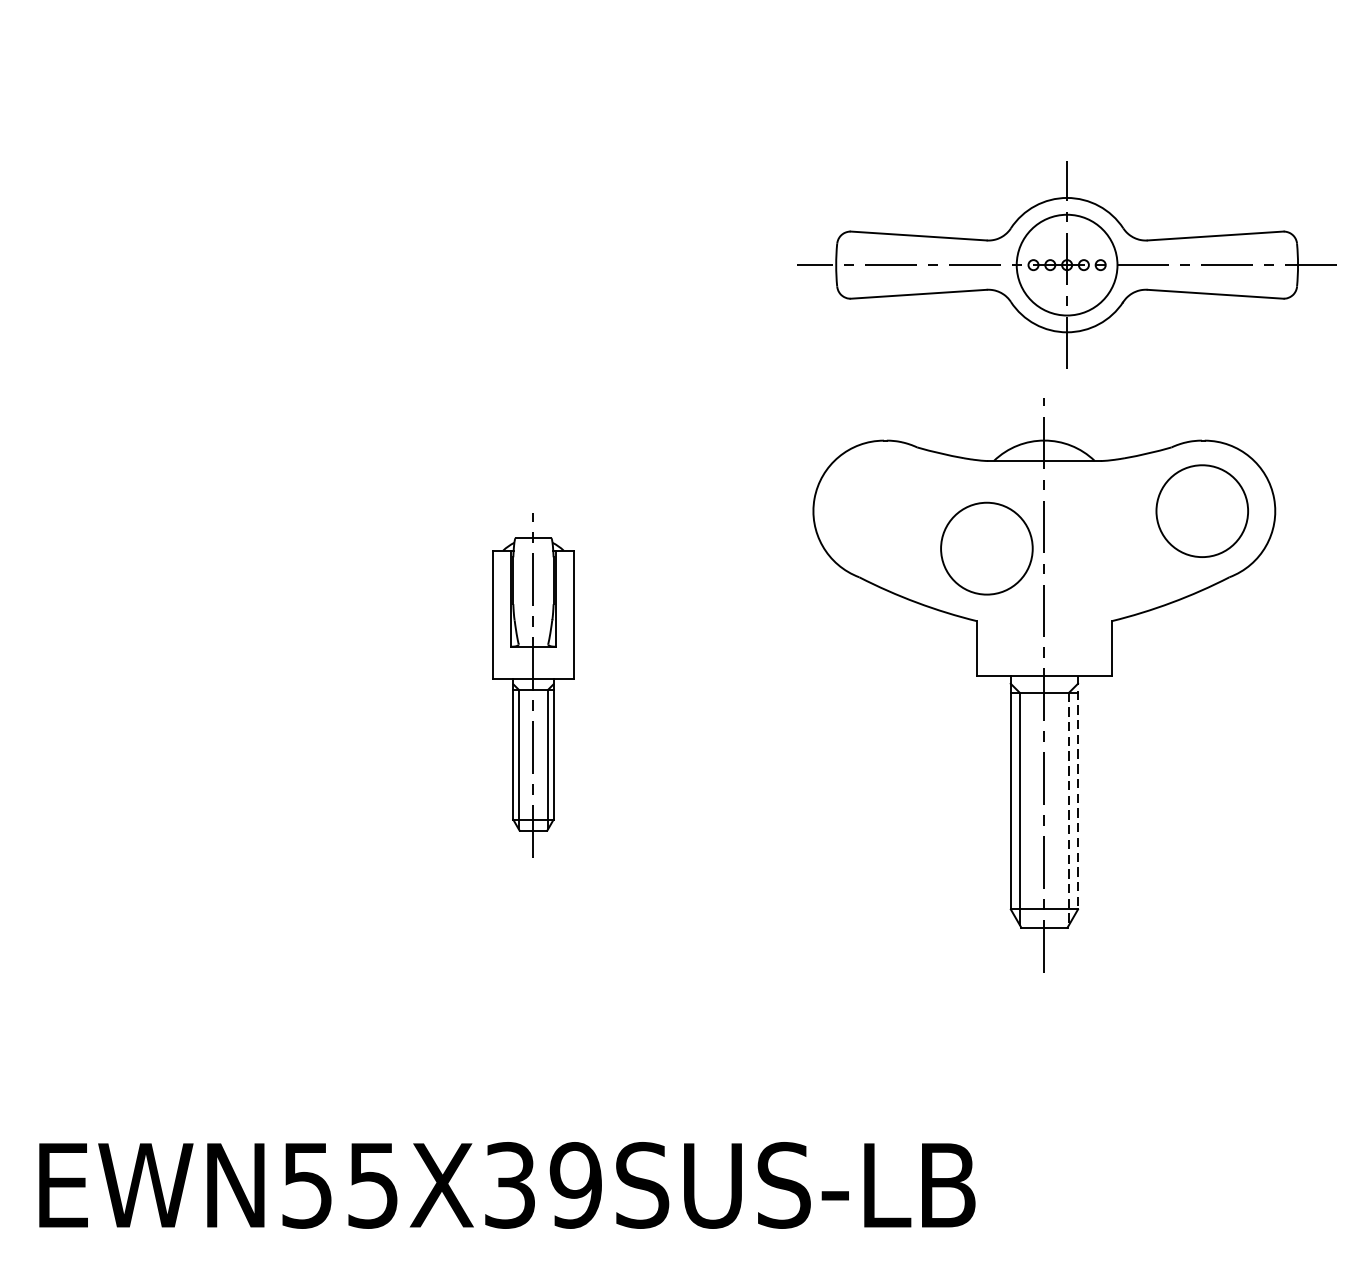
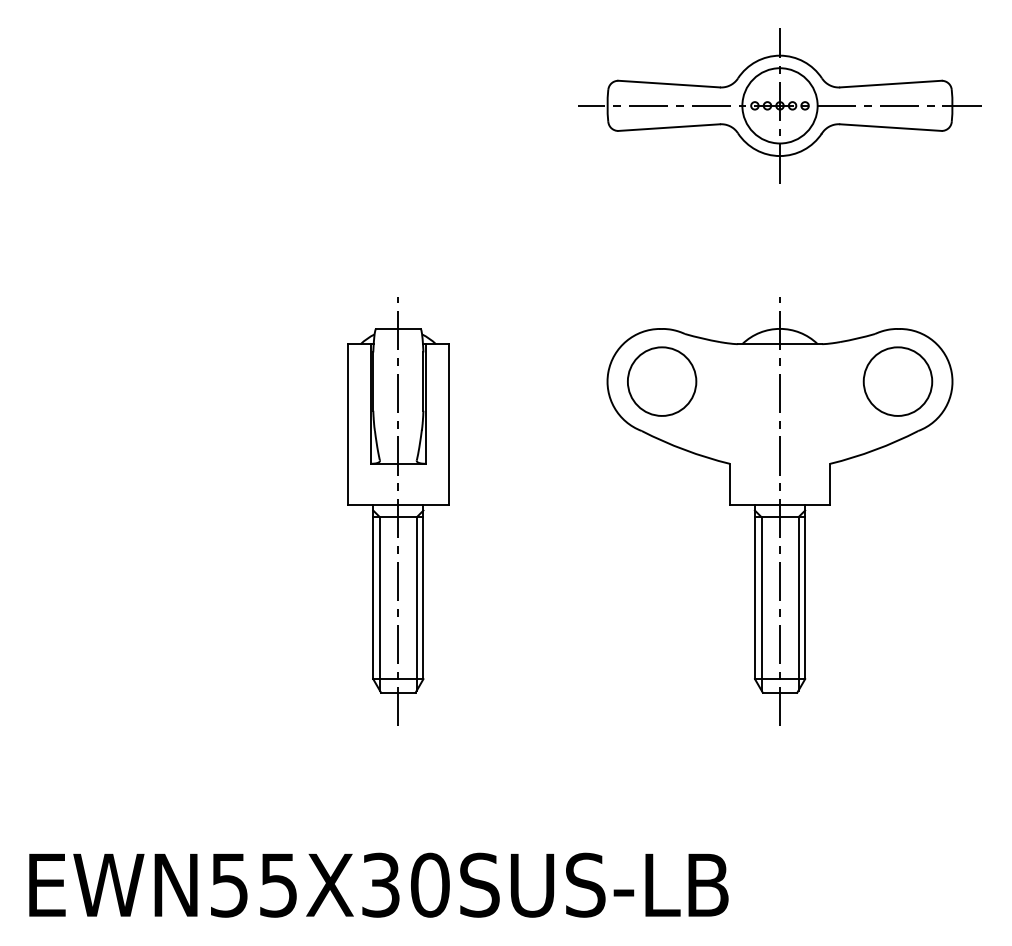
part: (1066, 264) -> (779, 105), moved
part: (987, 548) -> (662, 381), moved
part: (533, 685) -> (398, 511), size x1.67
line: (1078, 793) -> (805, 592), dashed -> solid
line: (1069, 808) -> (798, 603), dashed -> solid
text: (575, 1184) -> (429, 884), EWN55X39SUS-LB -> EWN55X30SUS-LB

